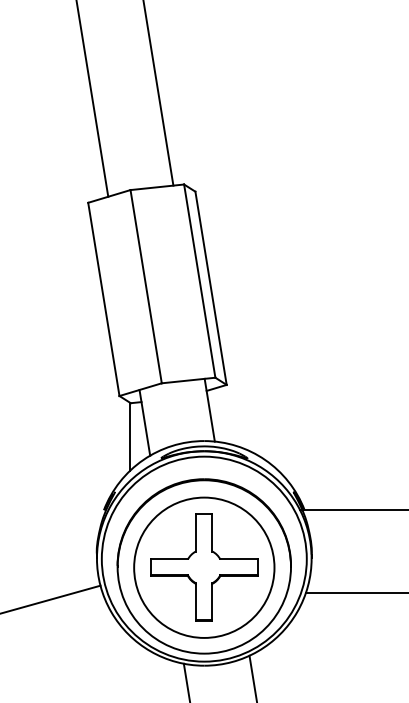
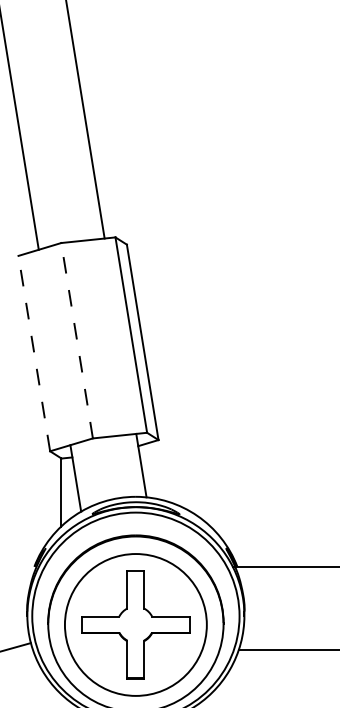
line: (146, 286) -> (77, 340), solid -> dashed
line: (103, 299) -> (33, 353), solid -> dashed

